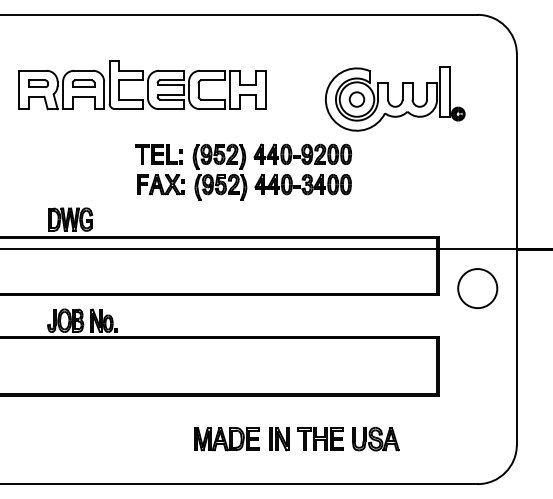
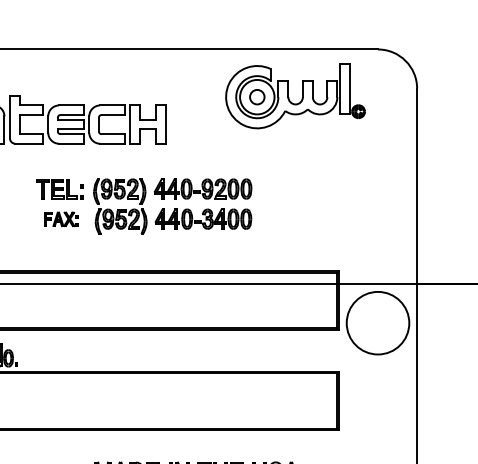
part: (401, 99) -> (301, 97), moved
part: (160, 184) -> (60, 219), size x0.7
circle: (477, 288) -> (377, 323), size x1.6

